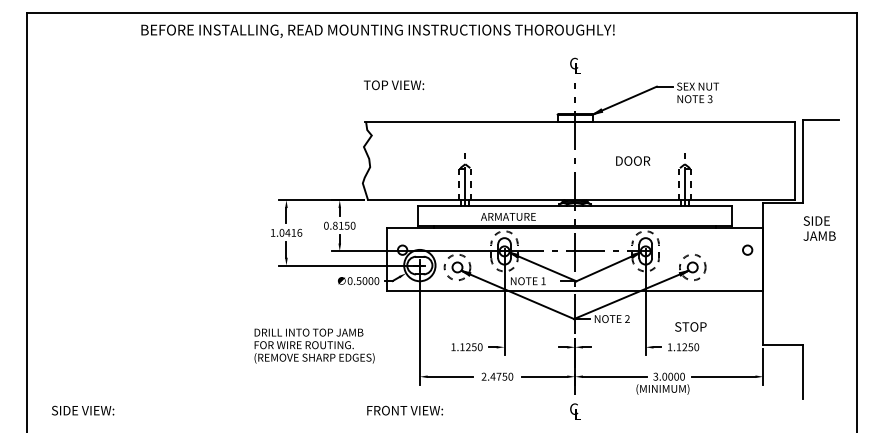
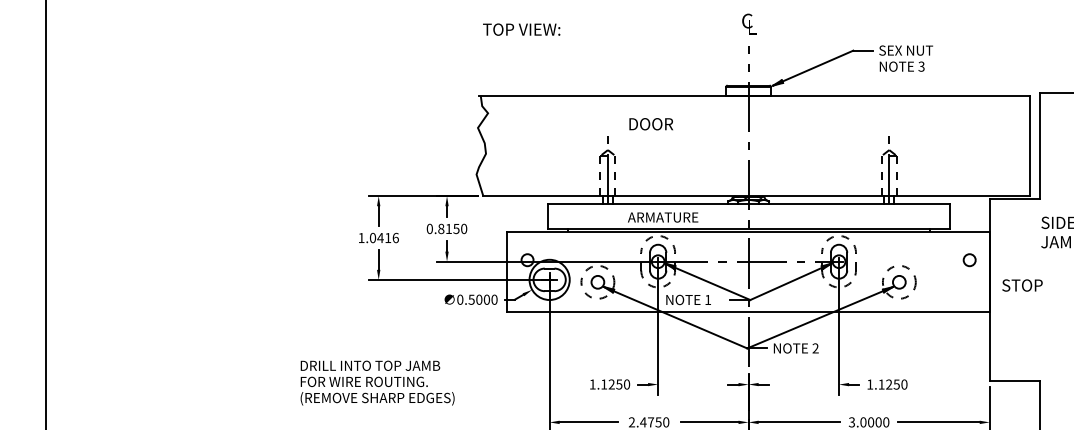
text: (394, 85) -> (522, 29), moved
text: (633, 160) -> (651, 123), moved
text: (690, 326) -> (1022, 284), moved
text: (314, 345) -> (377, 382), moved

